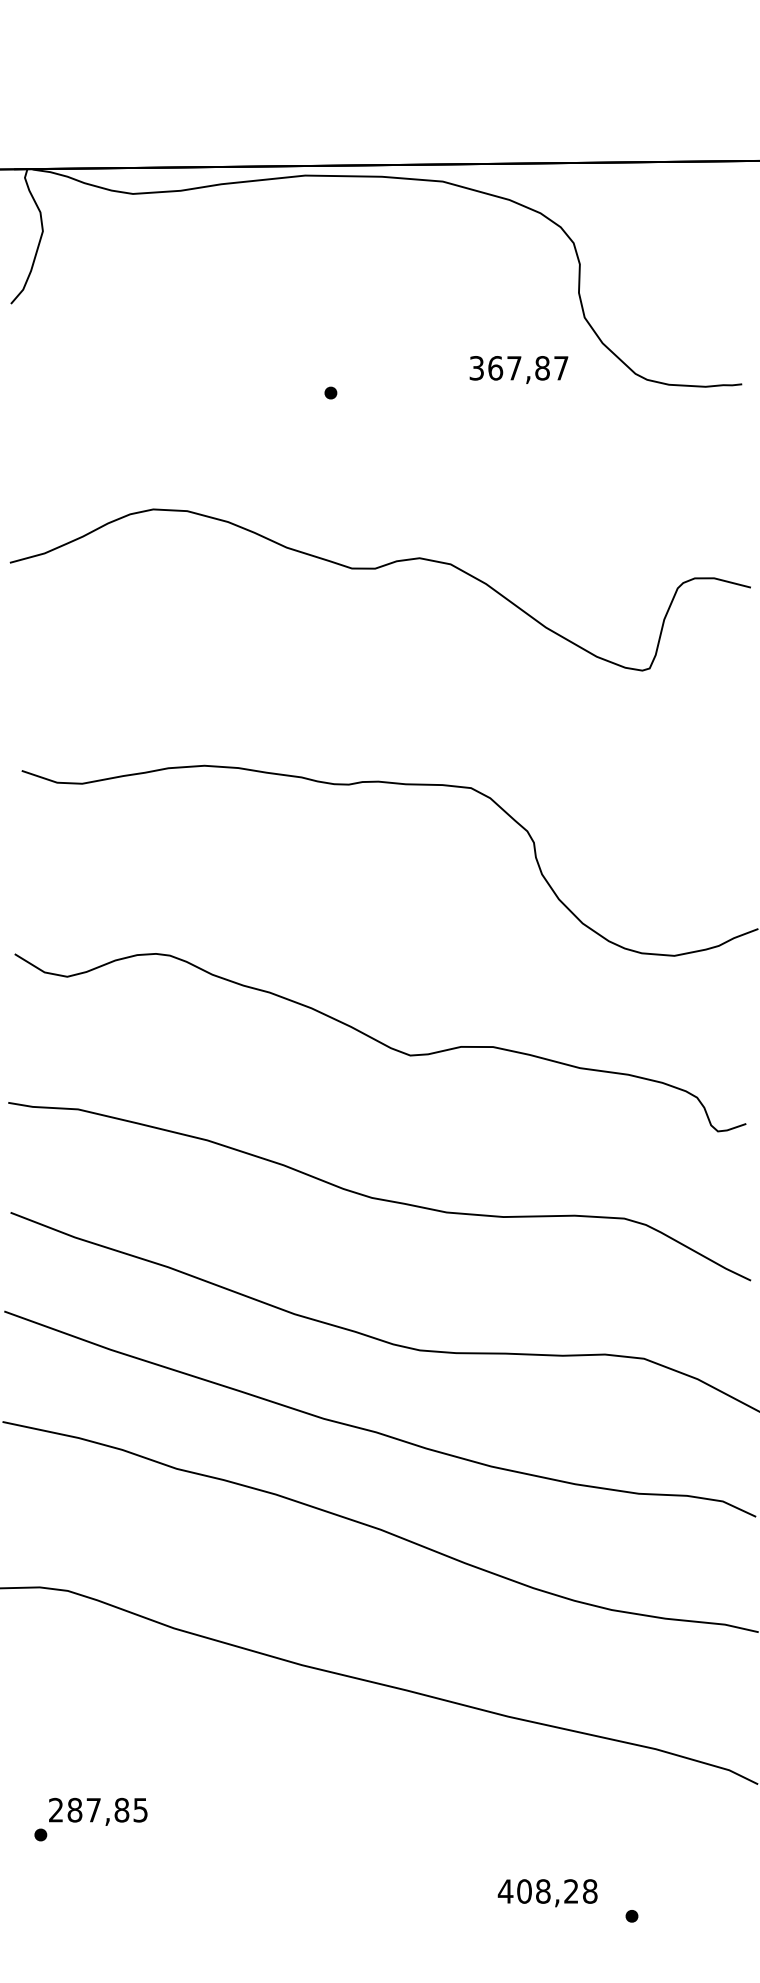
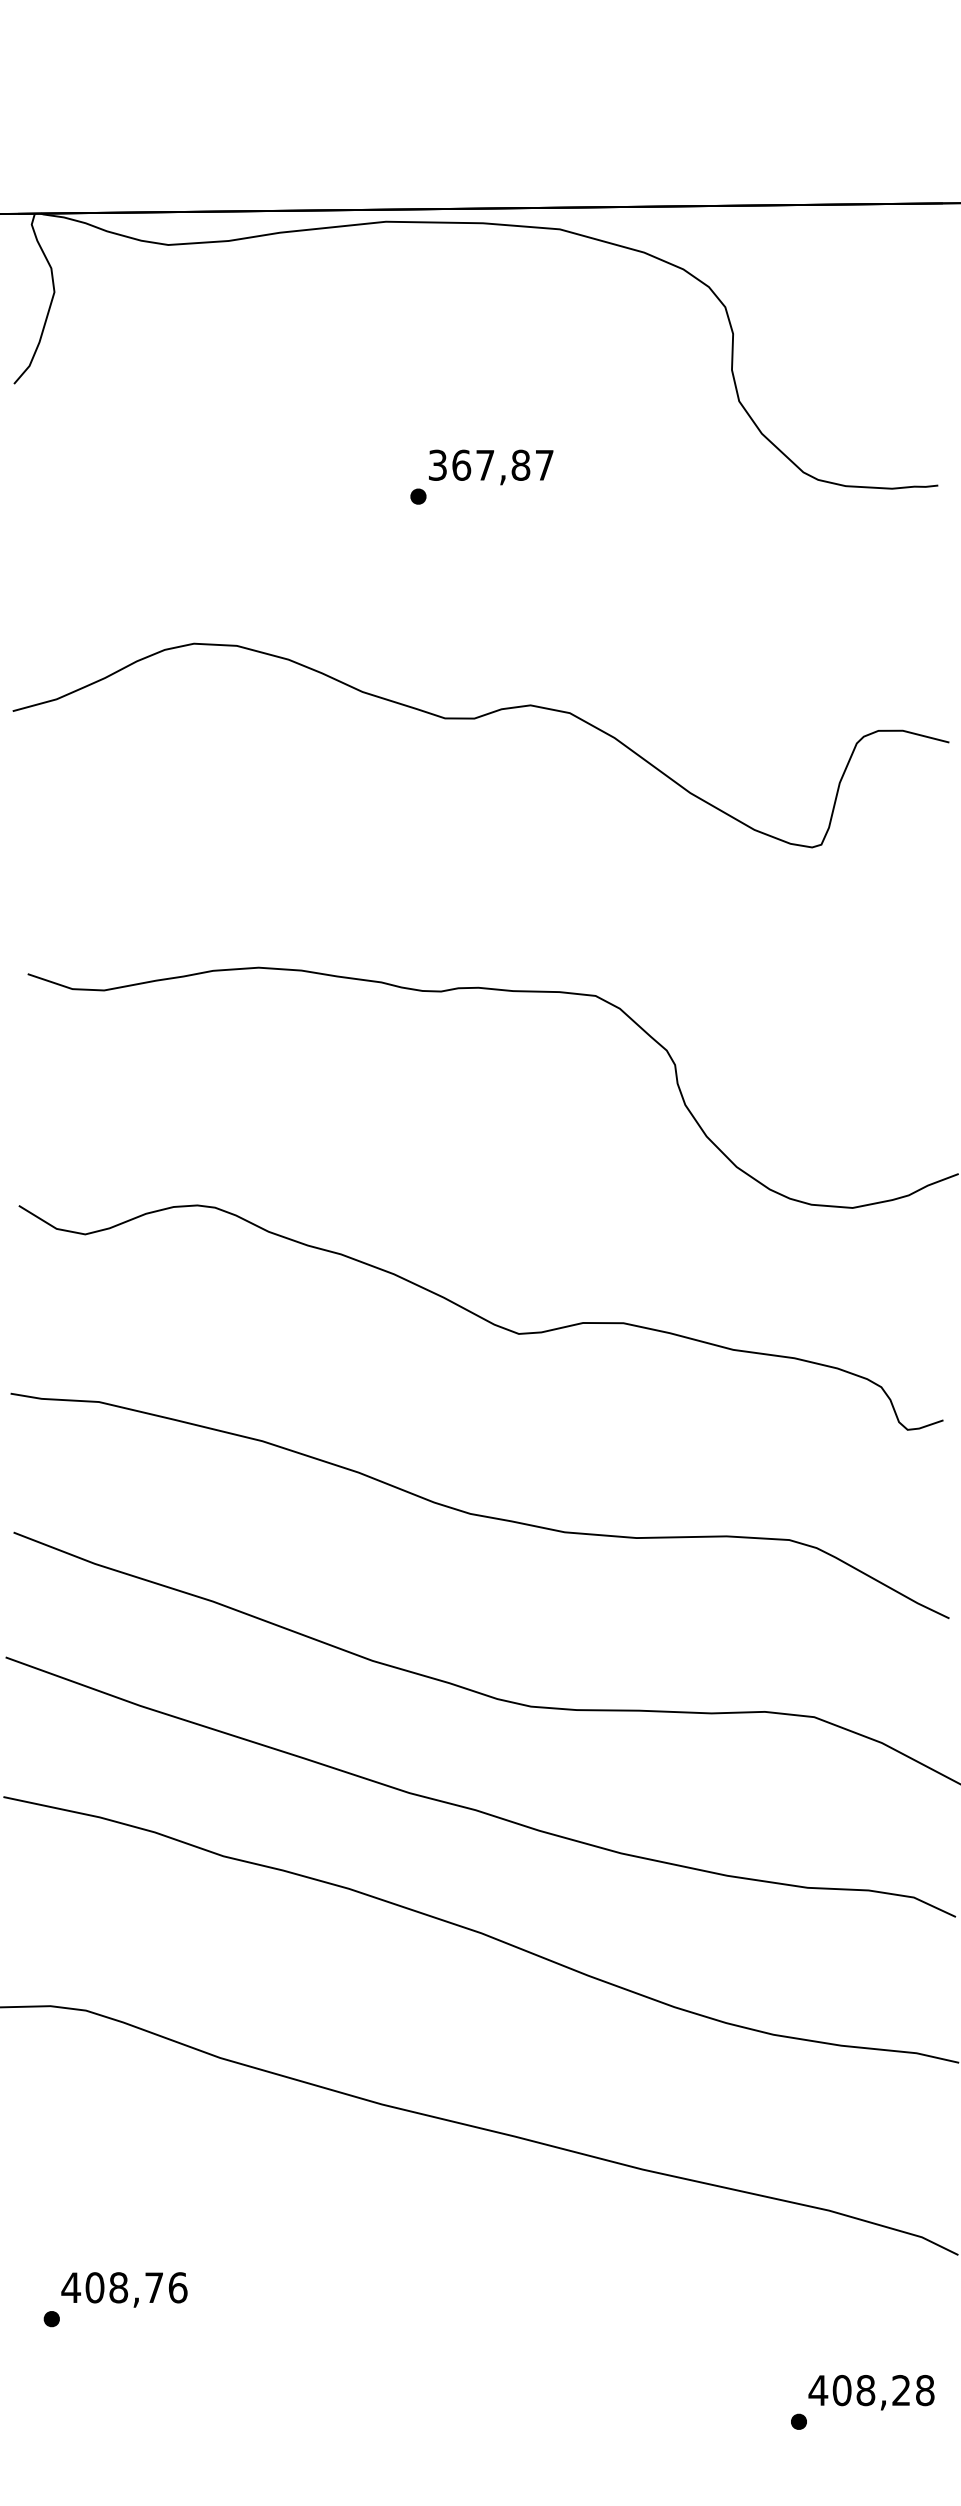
text: (519, 370) -> (491, 467), moved
text: (98, 1809) -> (124, 2287), 287,85 -> 408,76
text: (547, 1893) -> (871, 2392), moved

